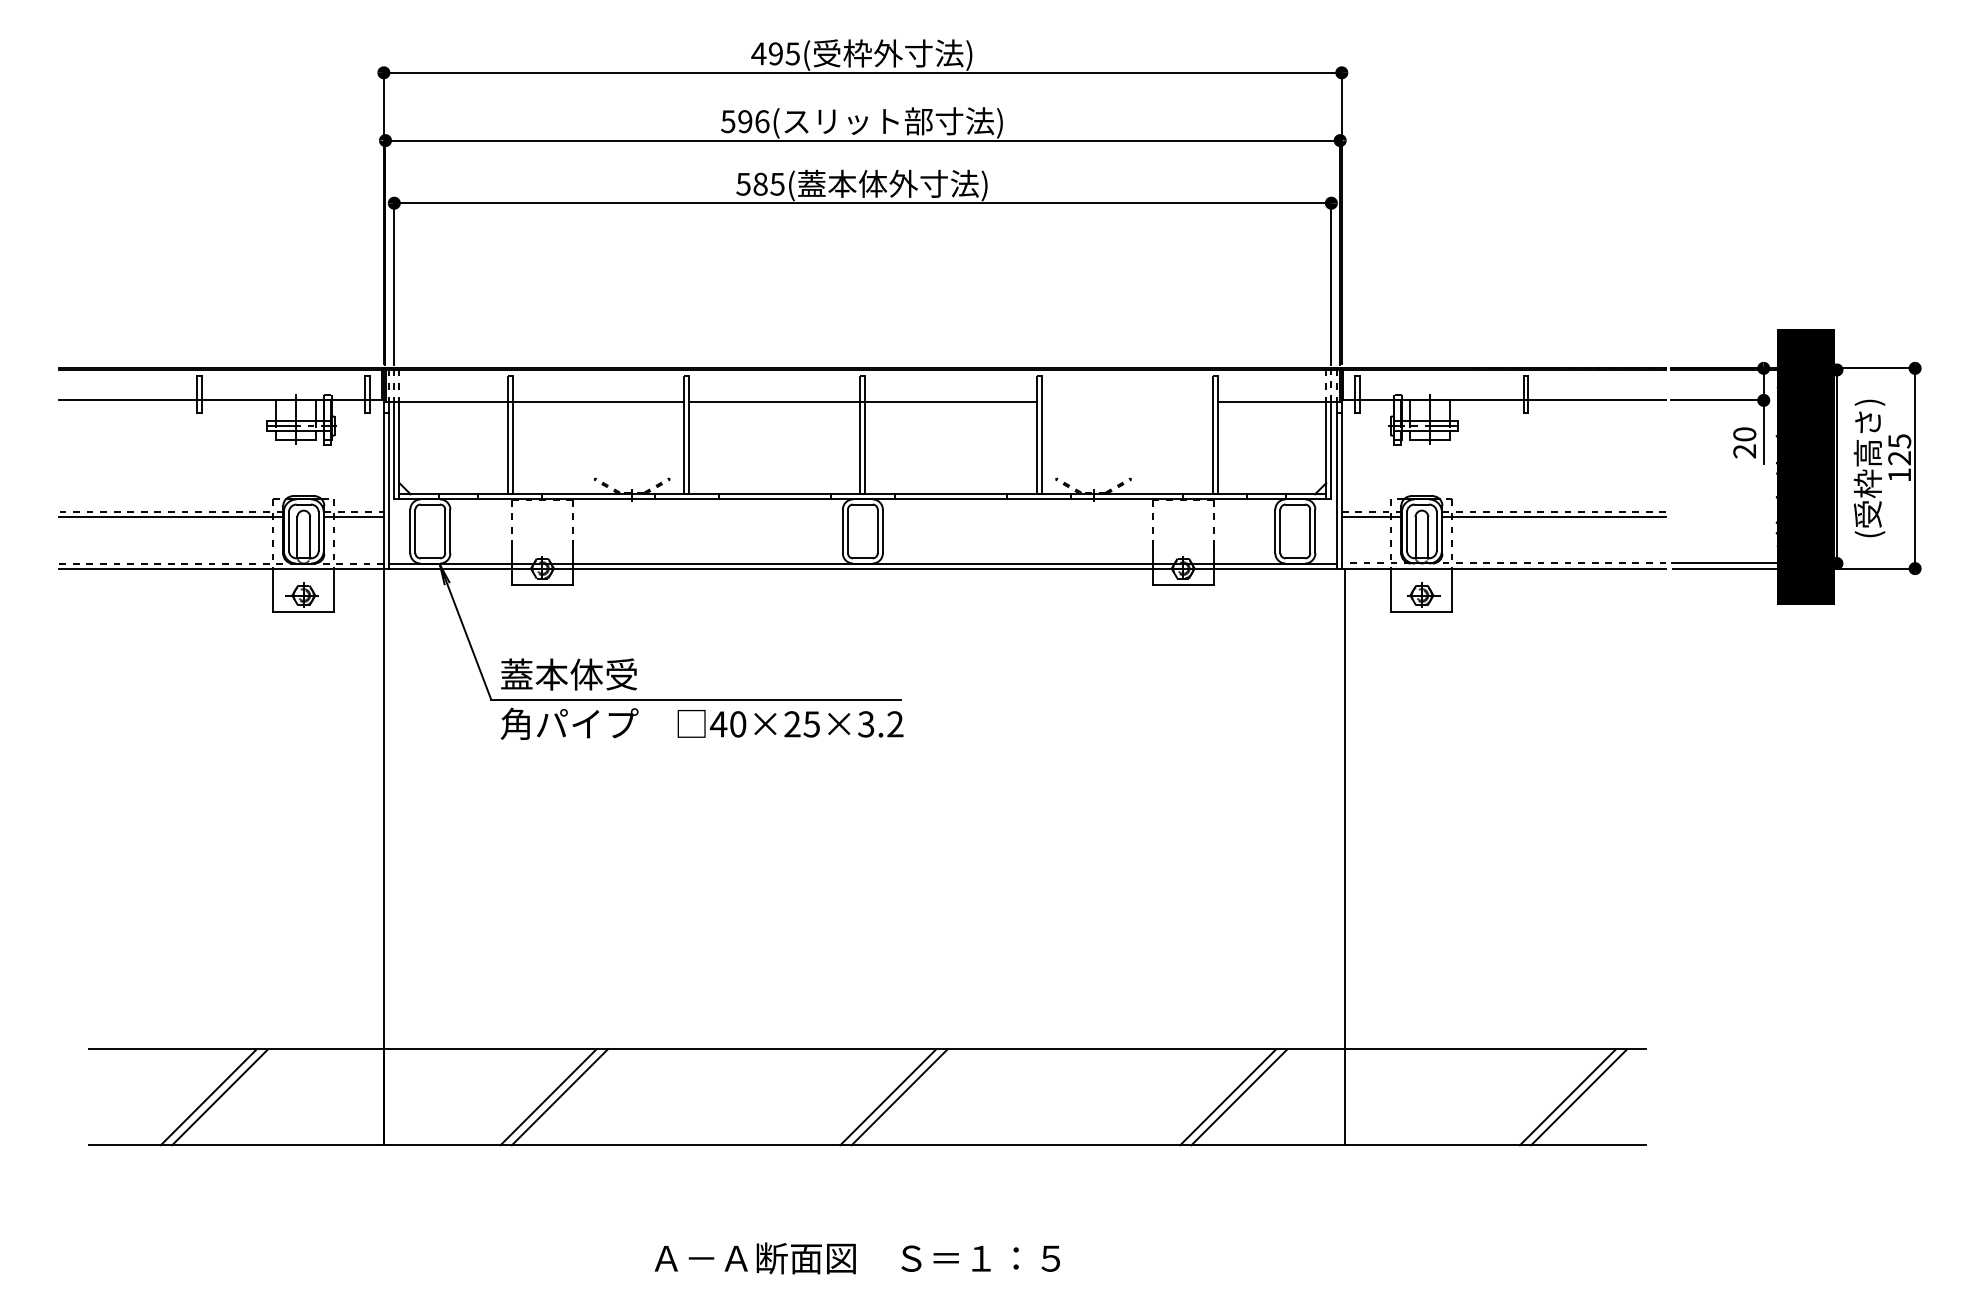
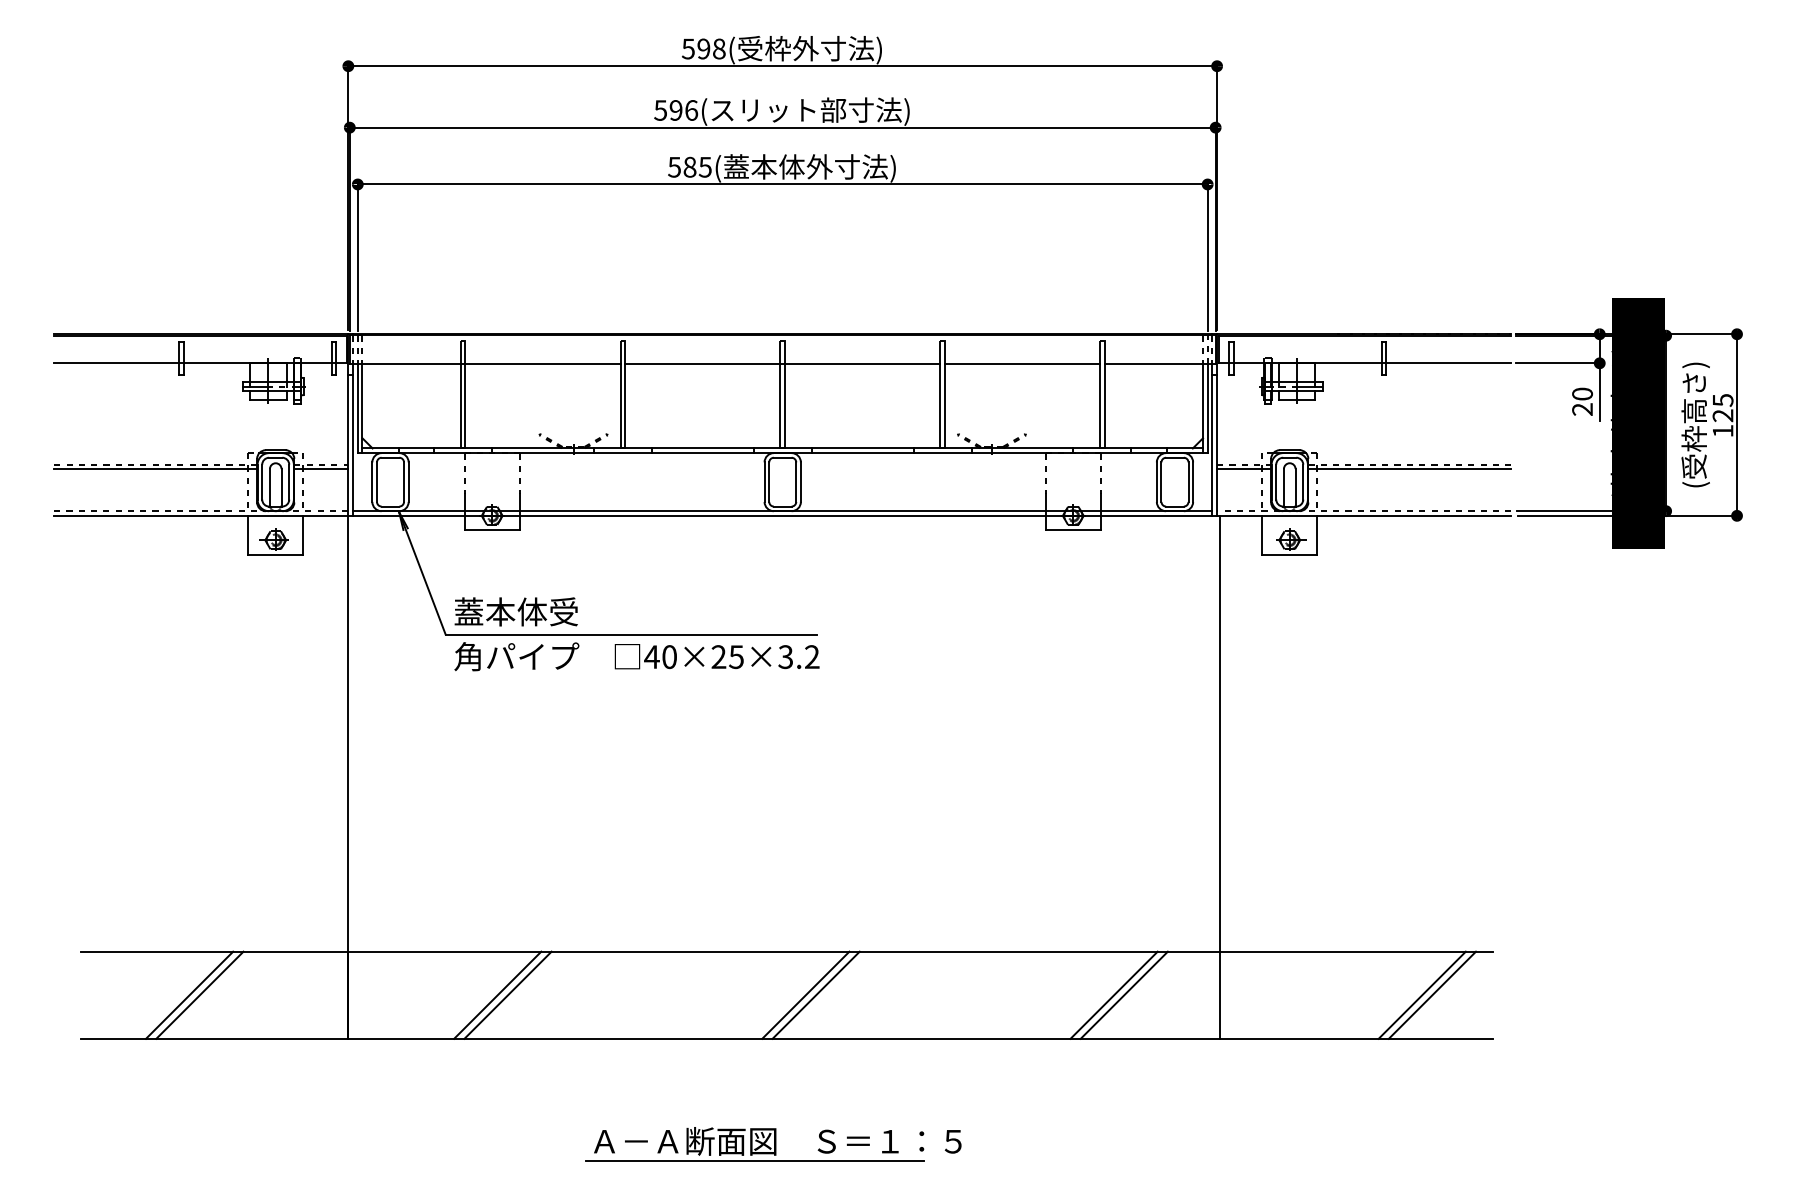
text: (775, 53) -> (703, 48), 495( -> 598(
line: (1126, 401) -> (1021, 364), added
line: (832, 1280) -> (755, 1161), added

